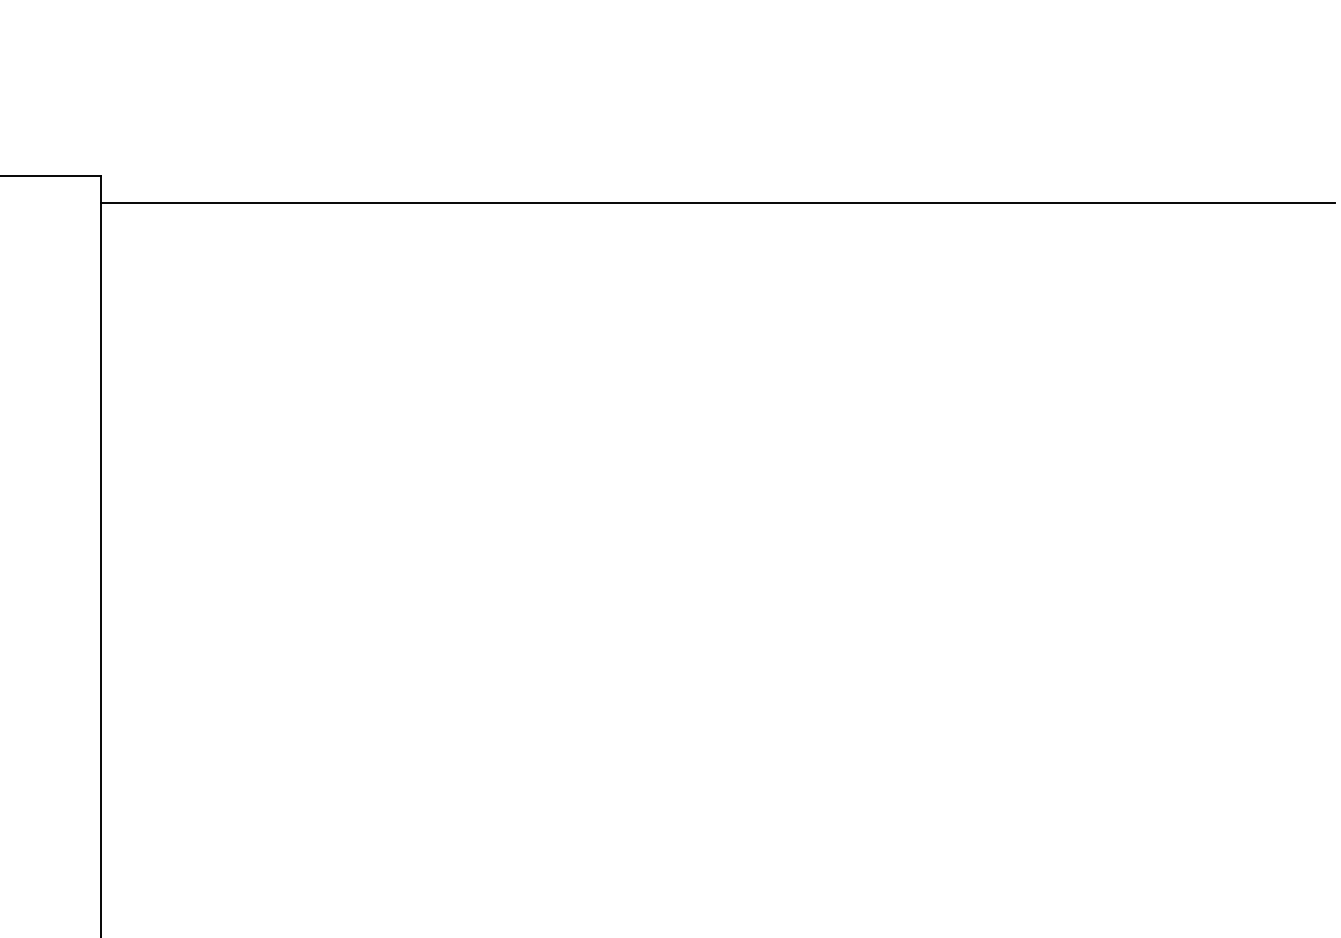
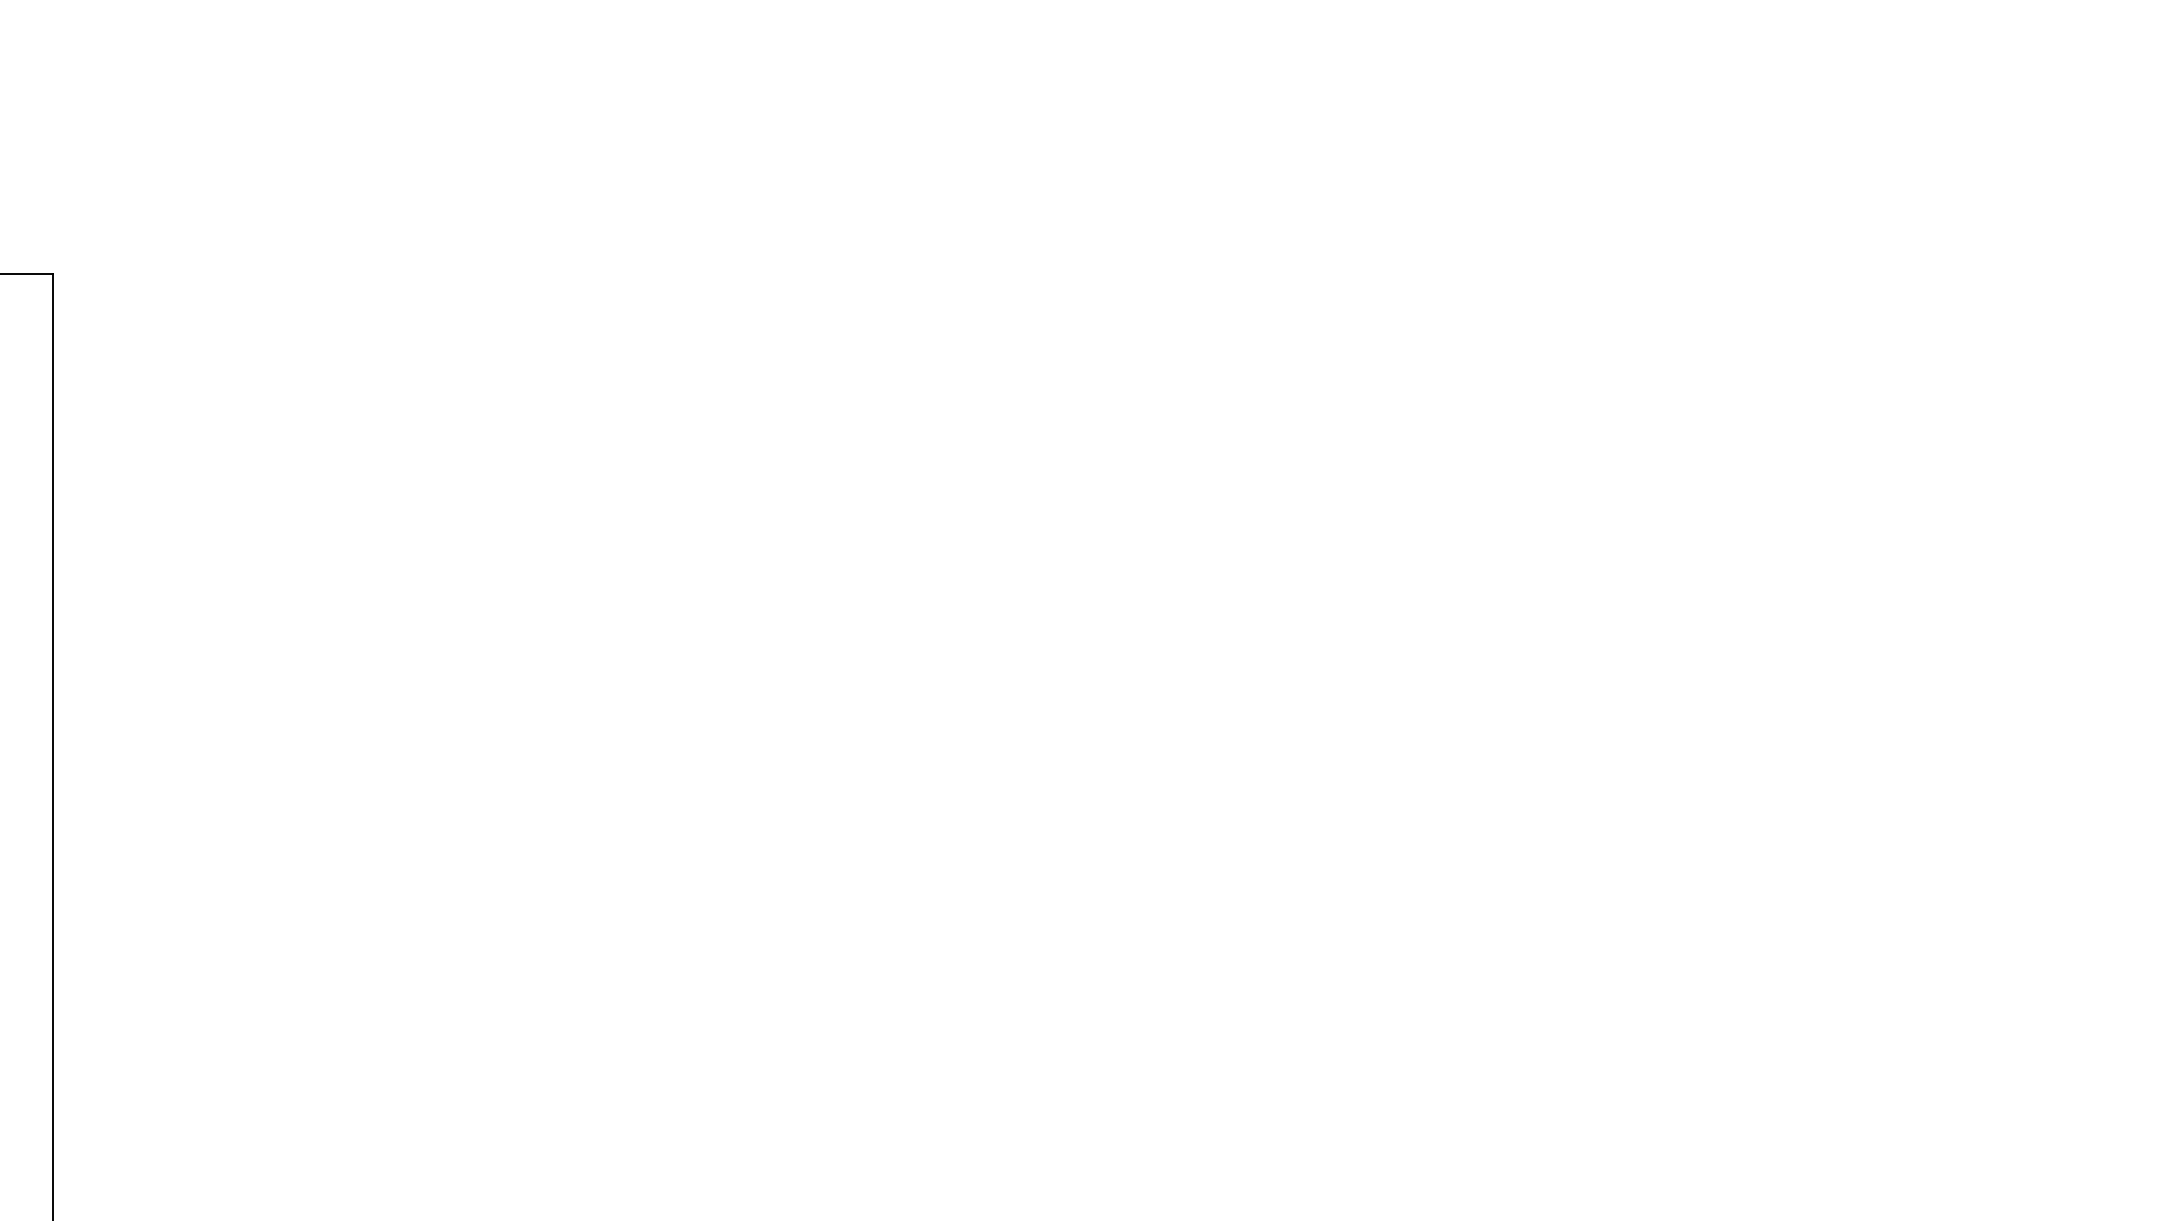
line: (717, 203) -> (1078, 319), removed

